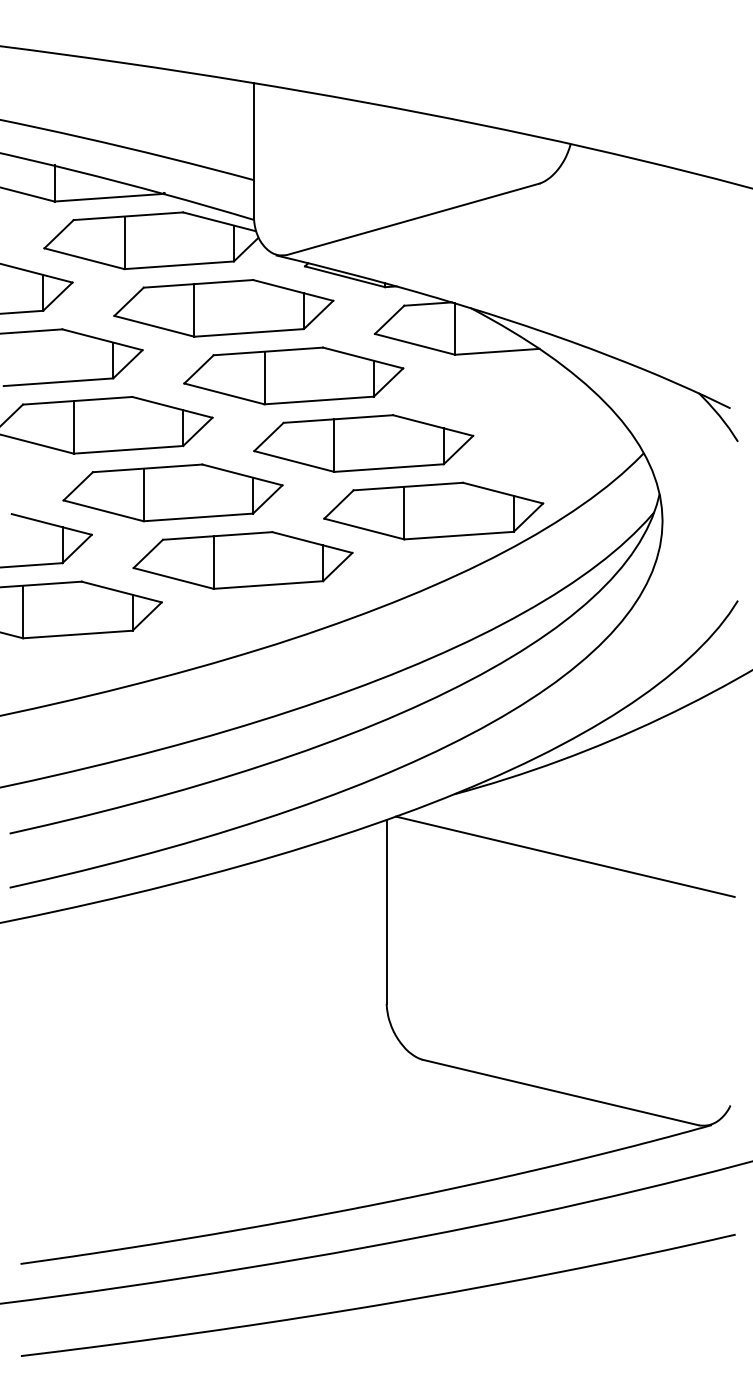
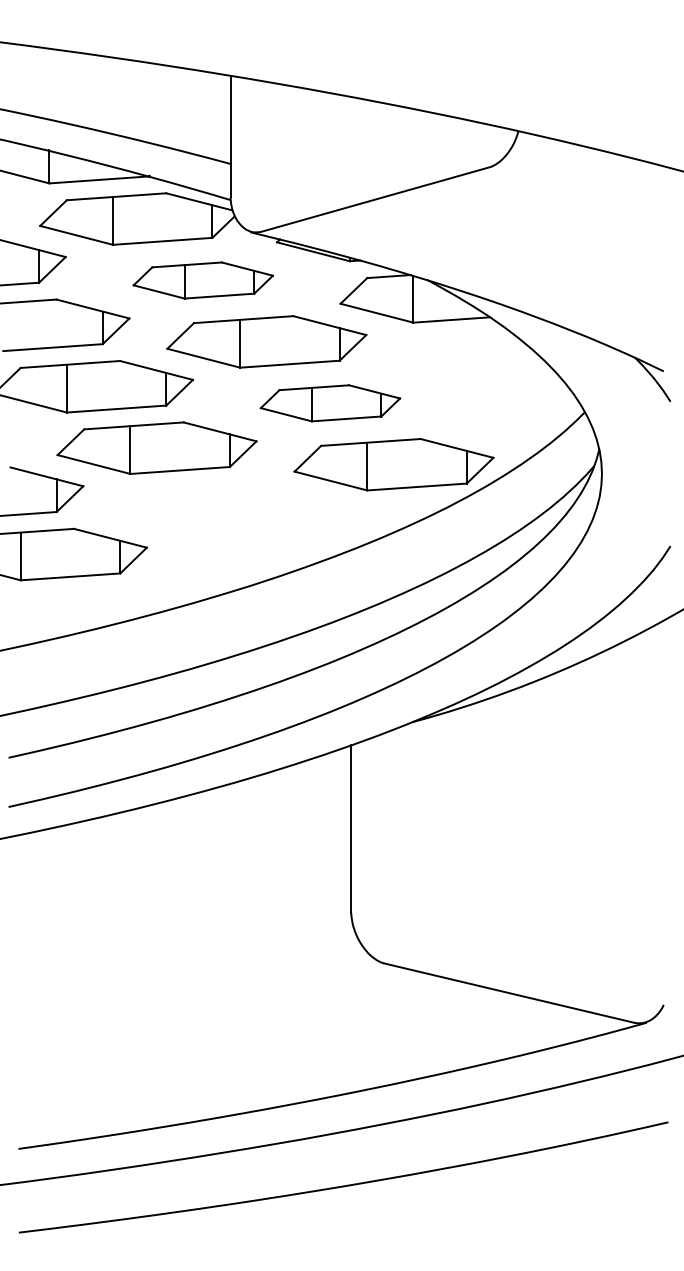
part: (223, 308) -> (202, 280), size x0.7
part: (363, 443) -> (330, 403), size x0.7
part: (242, 560) -> (220, 509), removed
line: (565, 856) -> (513, 778), removed

